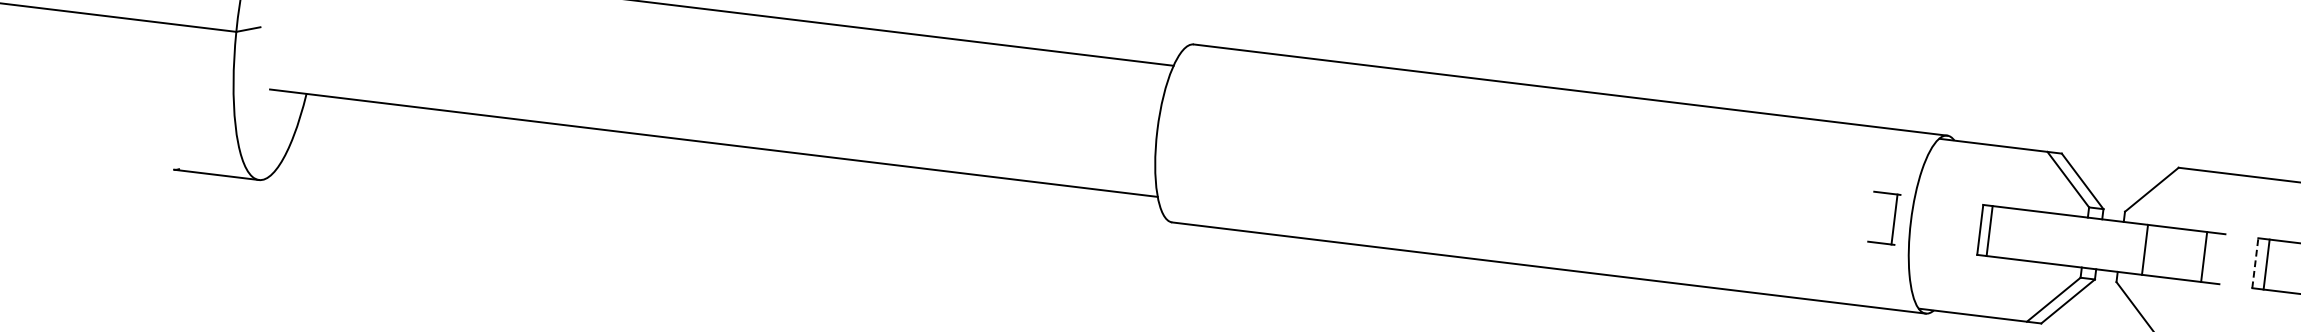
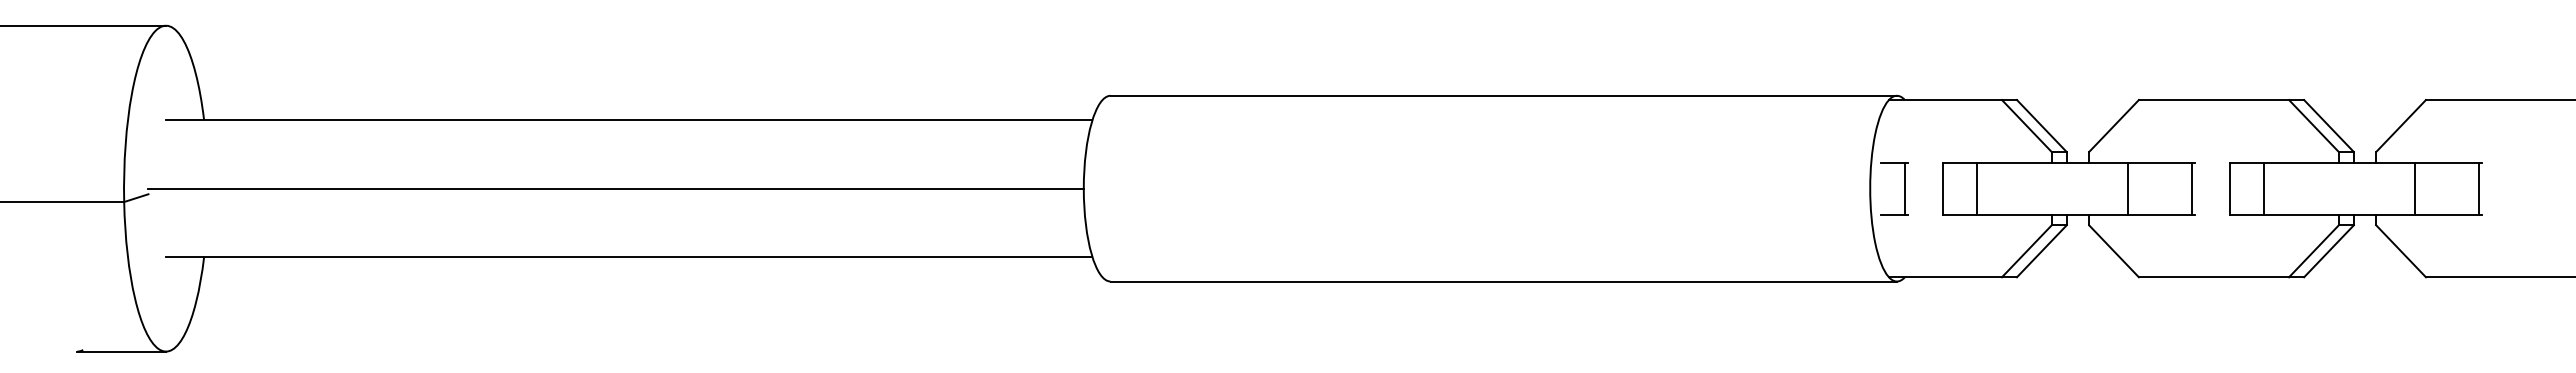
line: (708, 75) -> (615, 188), added
part: (1893, 219) -> (1904, 188), moved
line: (1989, 230) -> (1977, 188), moved
line: (2145, 249) -> (2127, 188), moved
line: (2204, 256) -> (2192, 188), moved
line: (2255, 263) -> (2229, 188), dashed -> solid
line: (2266, 264) -> (2264, 188), moved

